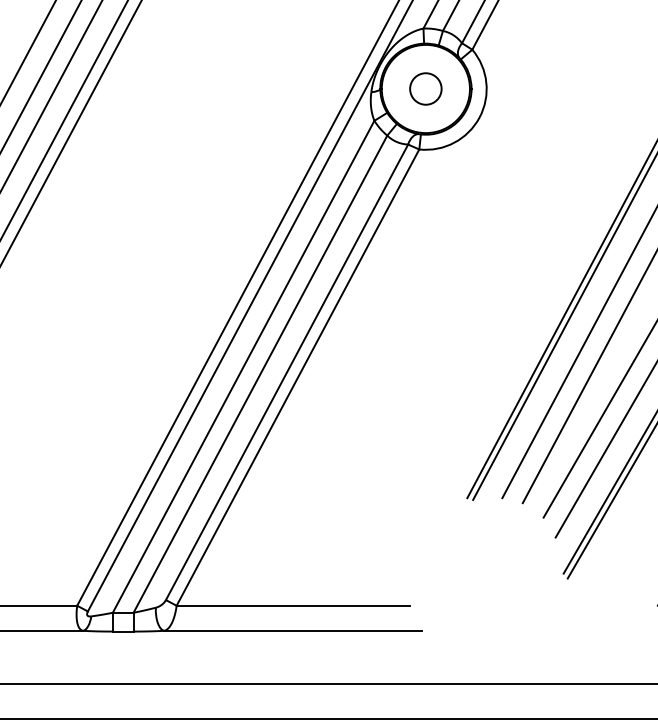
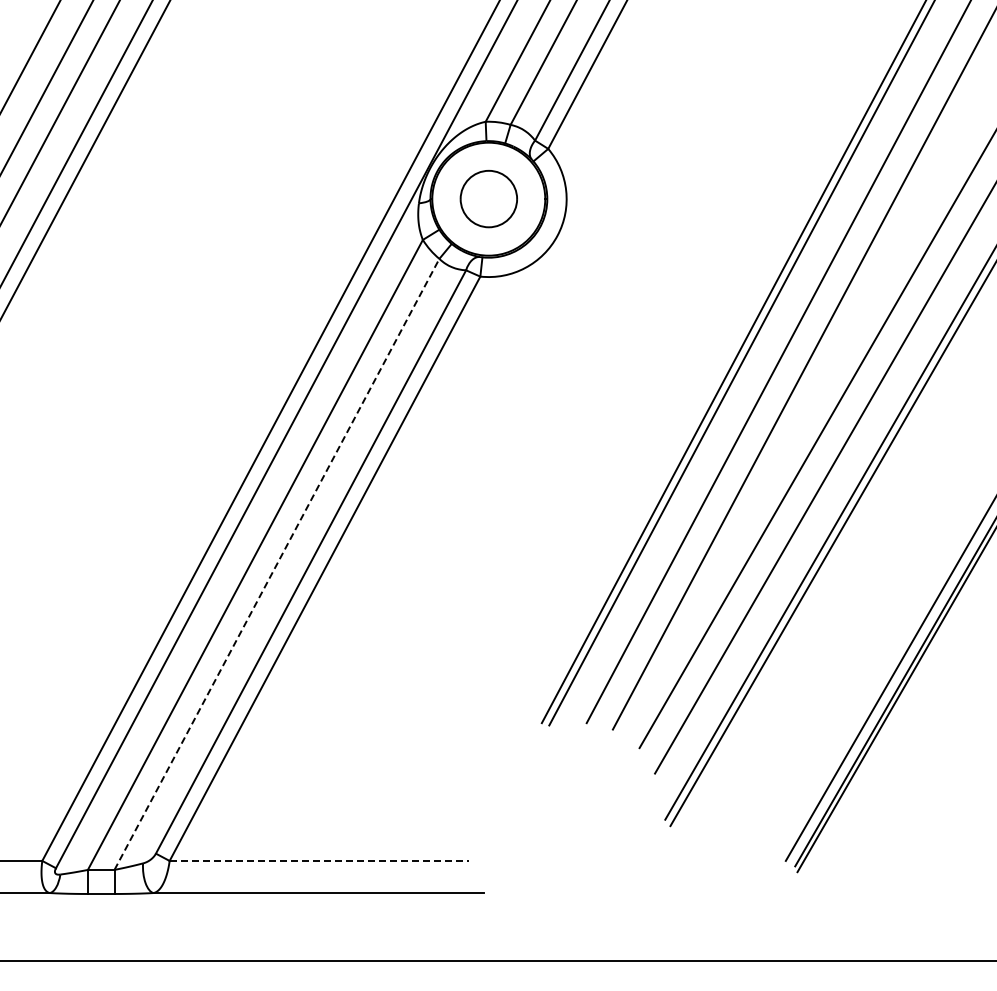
part: (425, 89) -> (488, 199), size x1.4
line: (260, 373) -> (277, 563), solid -> dashed
line: (293, 605) -> (319, 860), solid -> dashed

